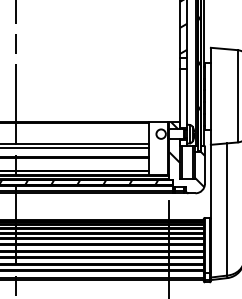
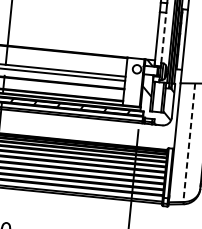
line: (187, 96) -> (164, 37), solid -> dashed
line: (226, 210) -> (188, 143), solid -> dashed

